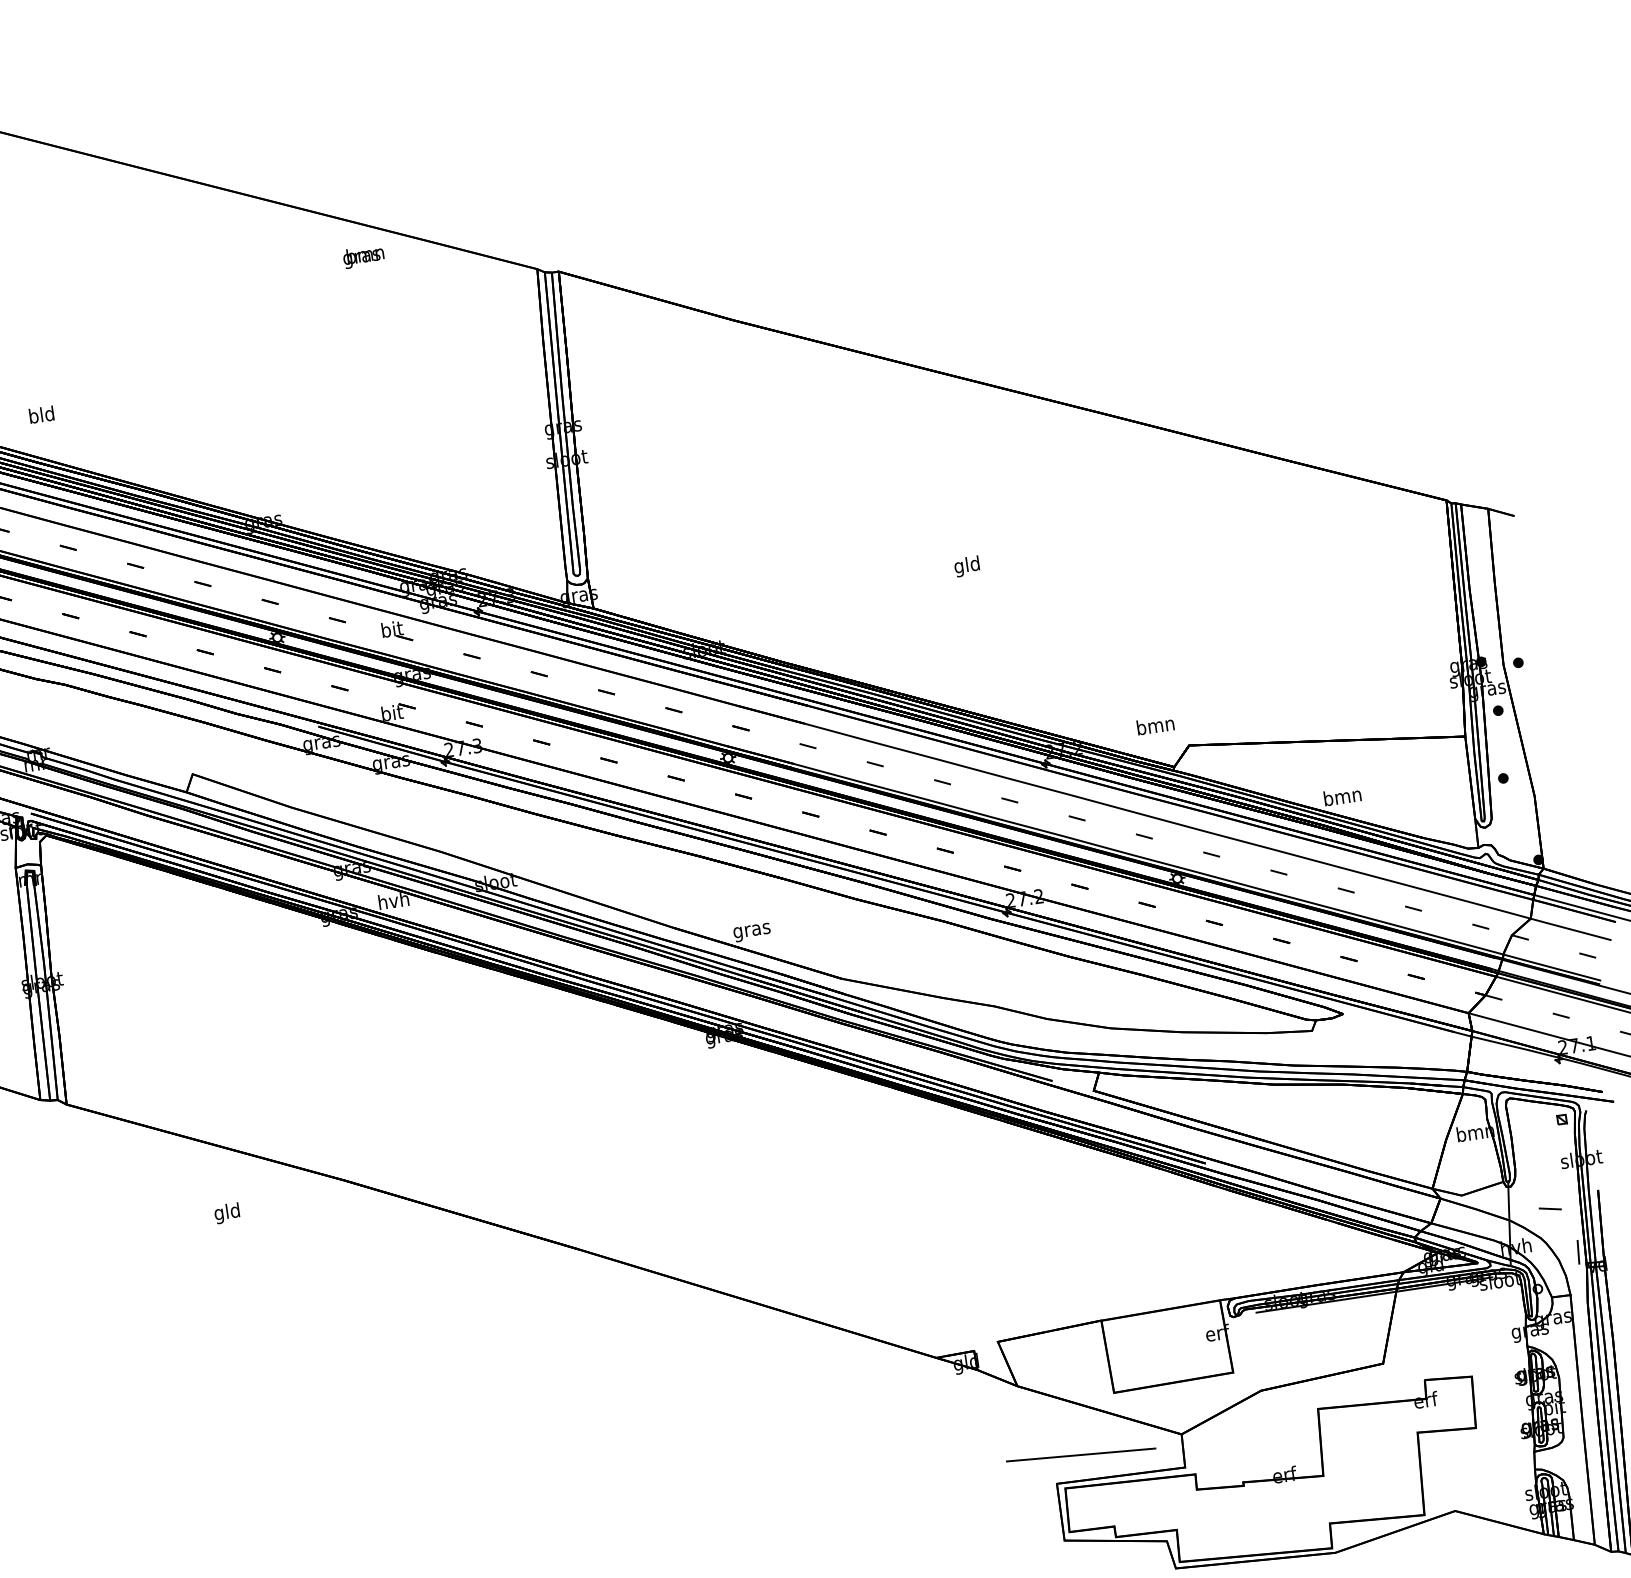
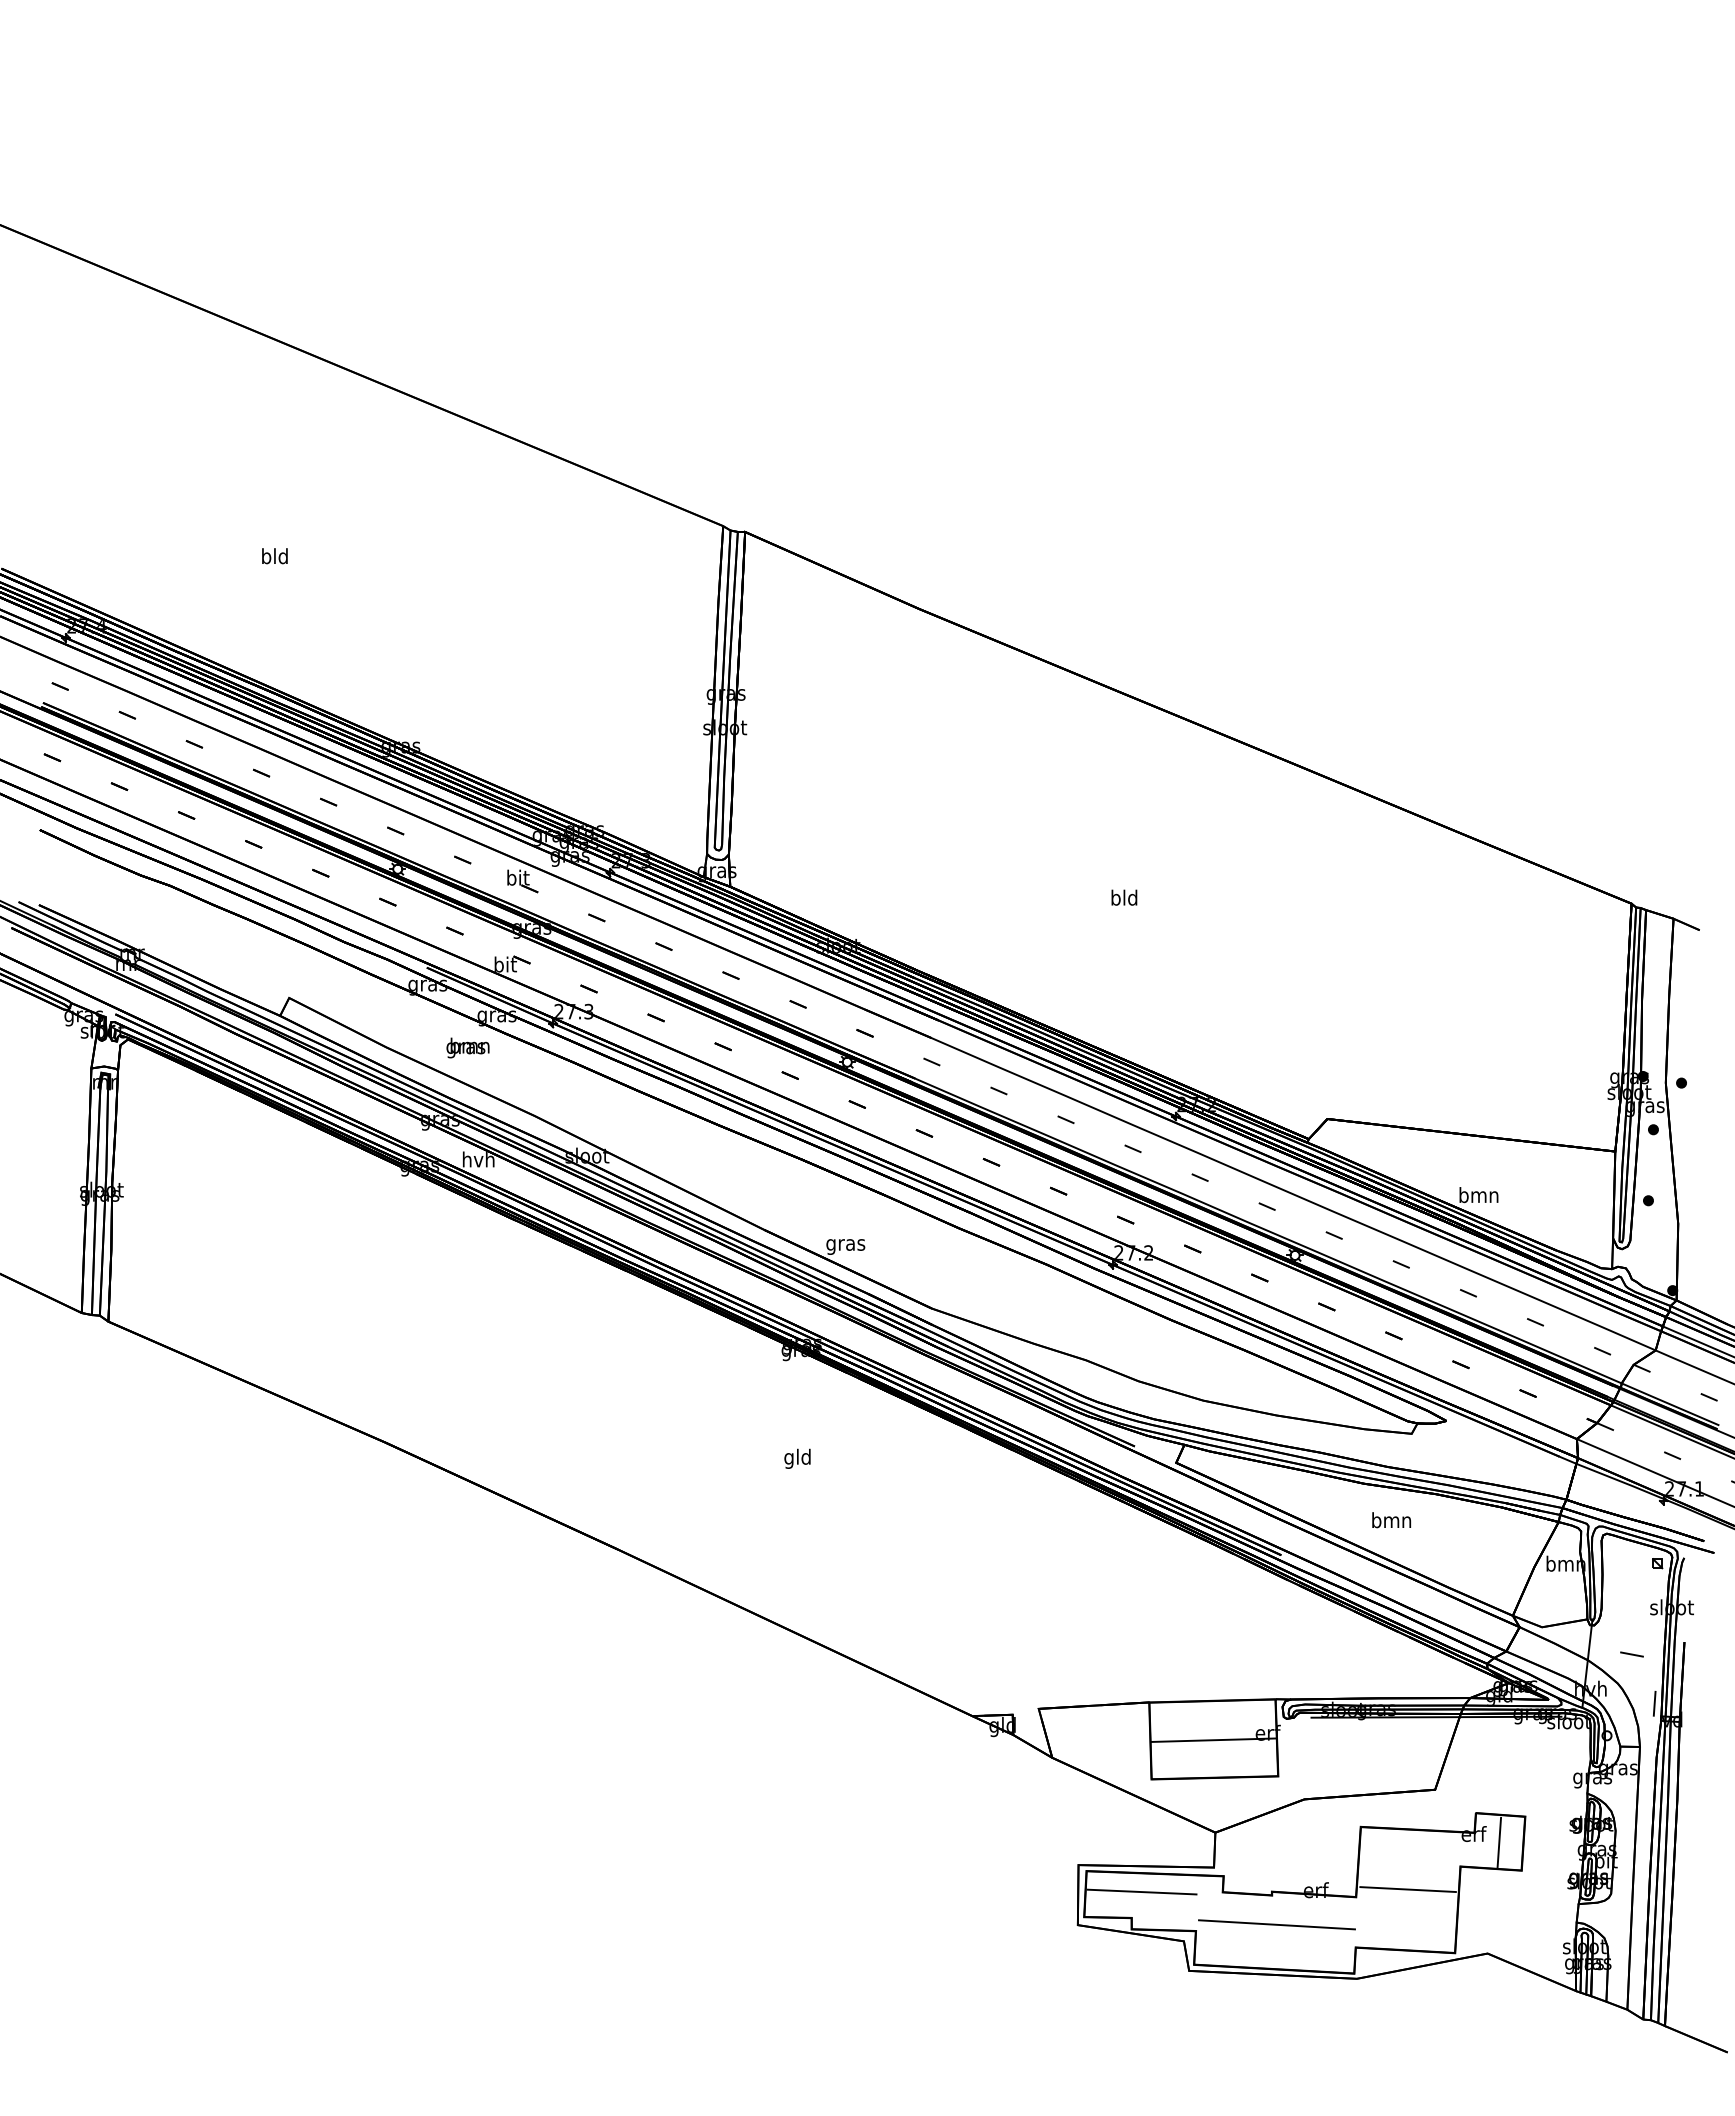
text: (363, 256) -> (467, 1047), moved
text: (41, 415) -> (274, 556), moved
text: (958, 567) -> (1115, 899), gld -> bld
text: (1155, 725) -> (1391, 1520), moved
text: (227, 1213) -> (797, 1458), moved
line: (1167, 1346) -> (1213, 1739), added
line: (1451, 1404) -> (1499, 1842), added
line: (1080, 1454) -> (1276, 1924), moved
line: (1370, 1461) -> (1407, 1889), added
line: (1120, 1500) -> (1141, 1891), added

